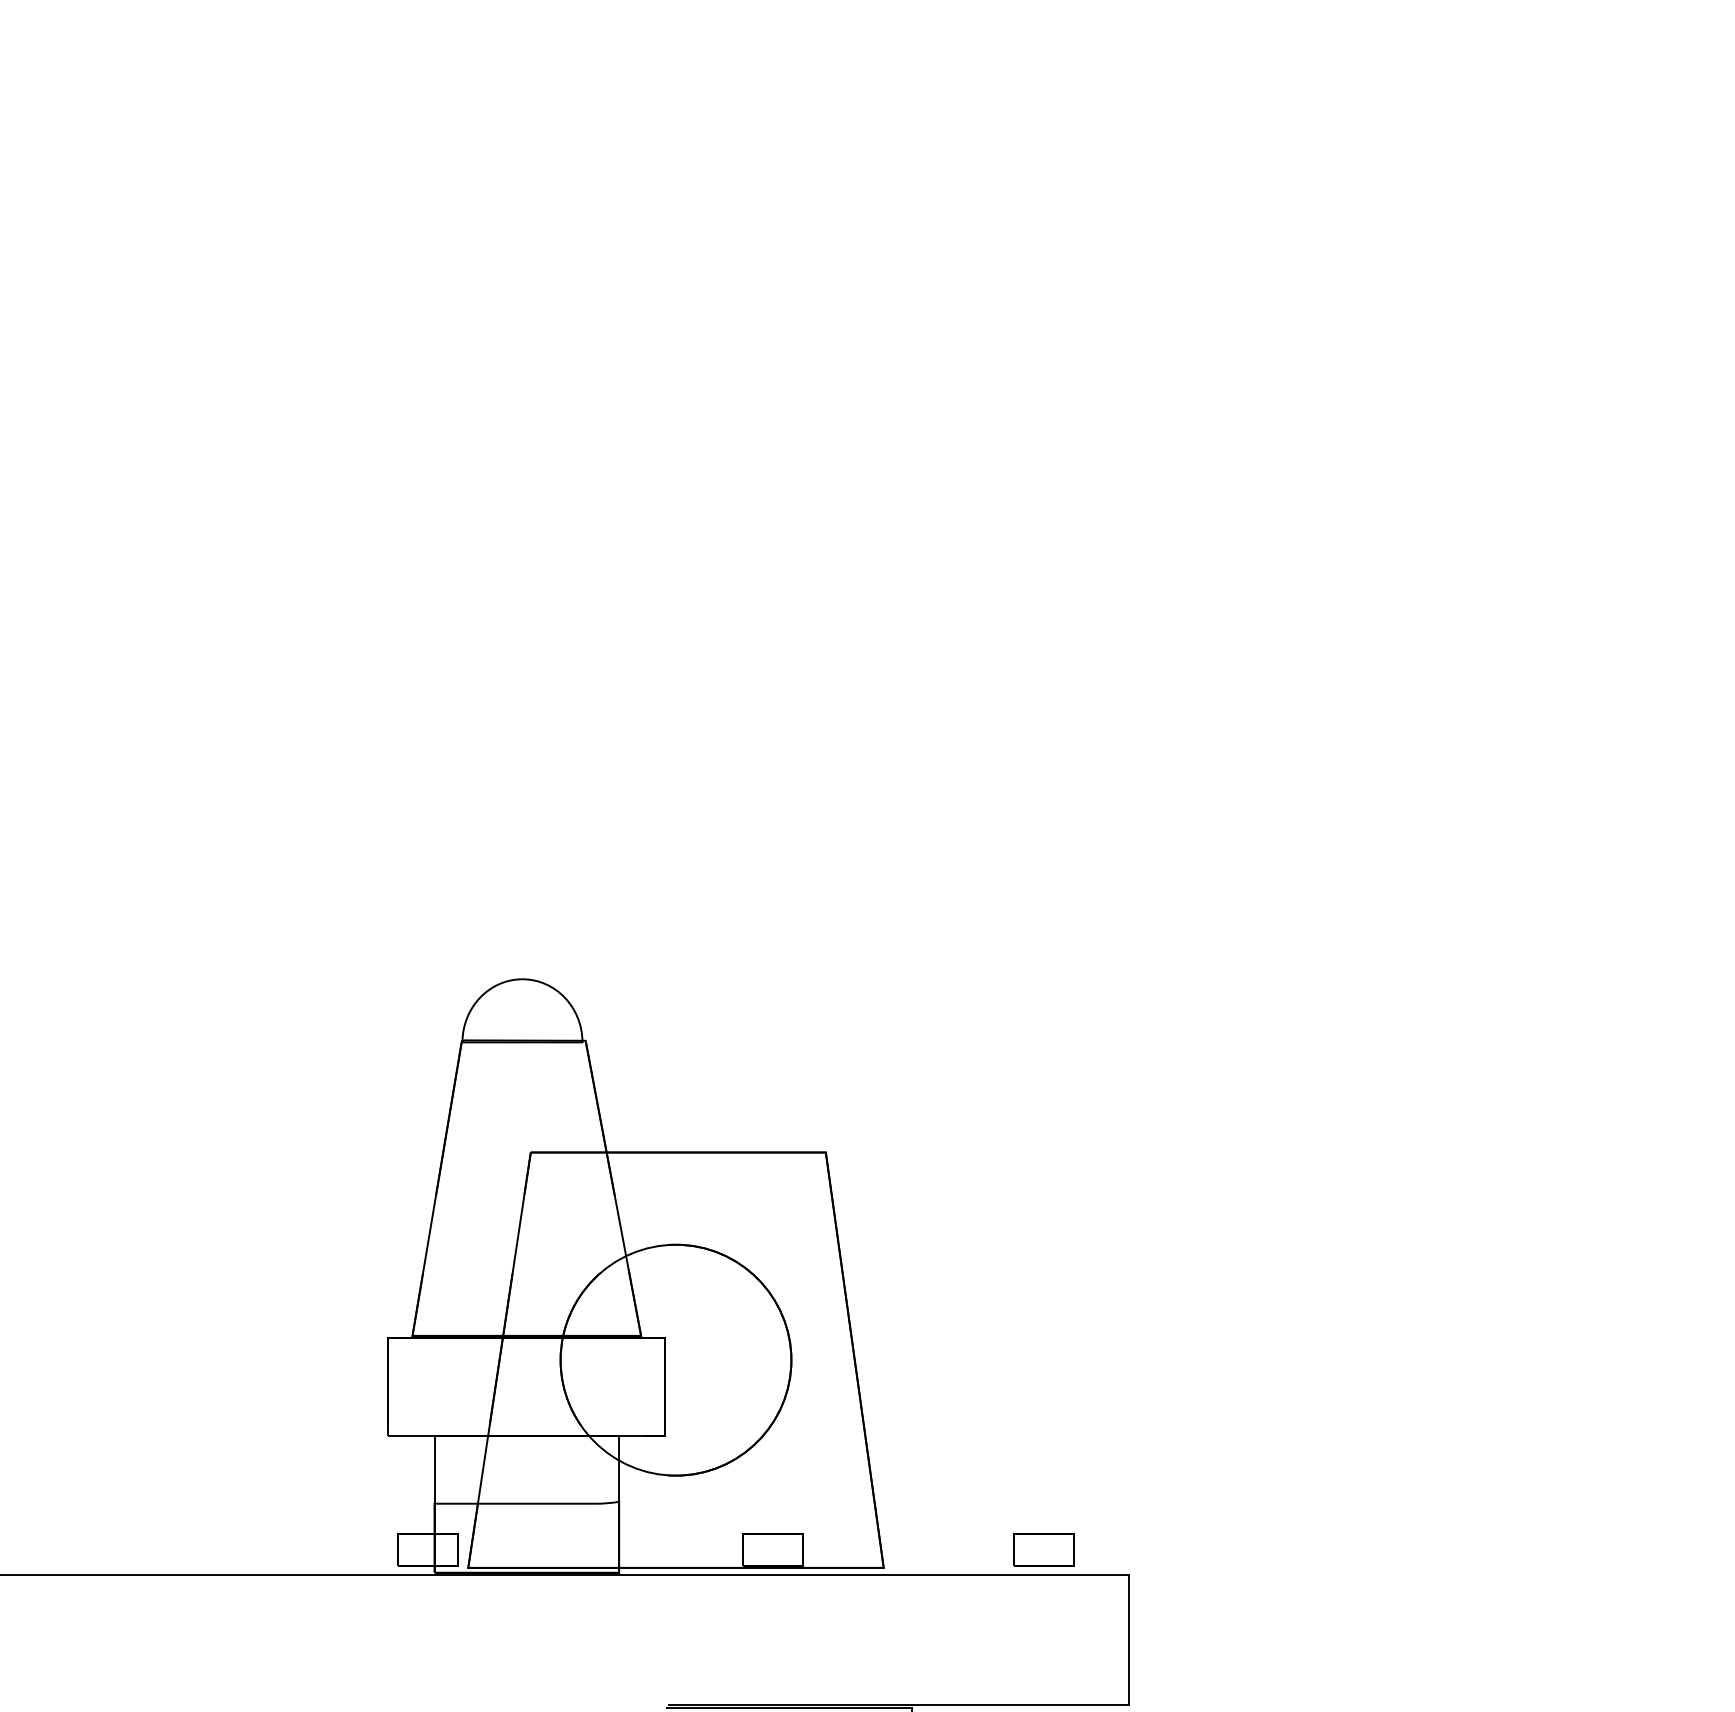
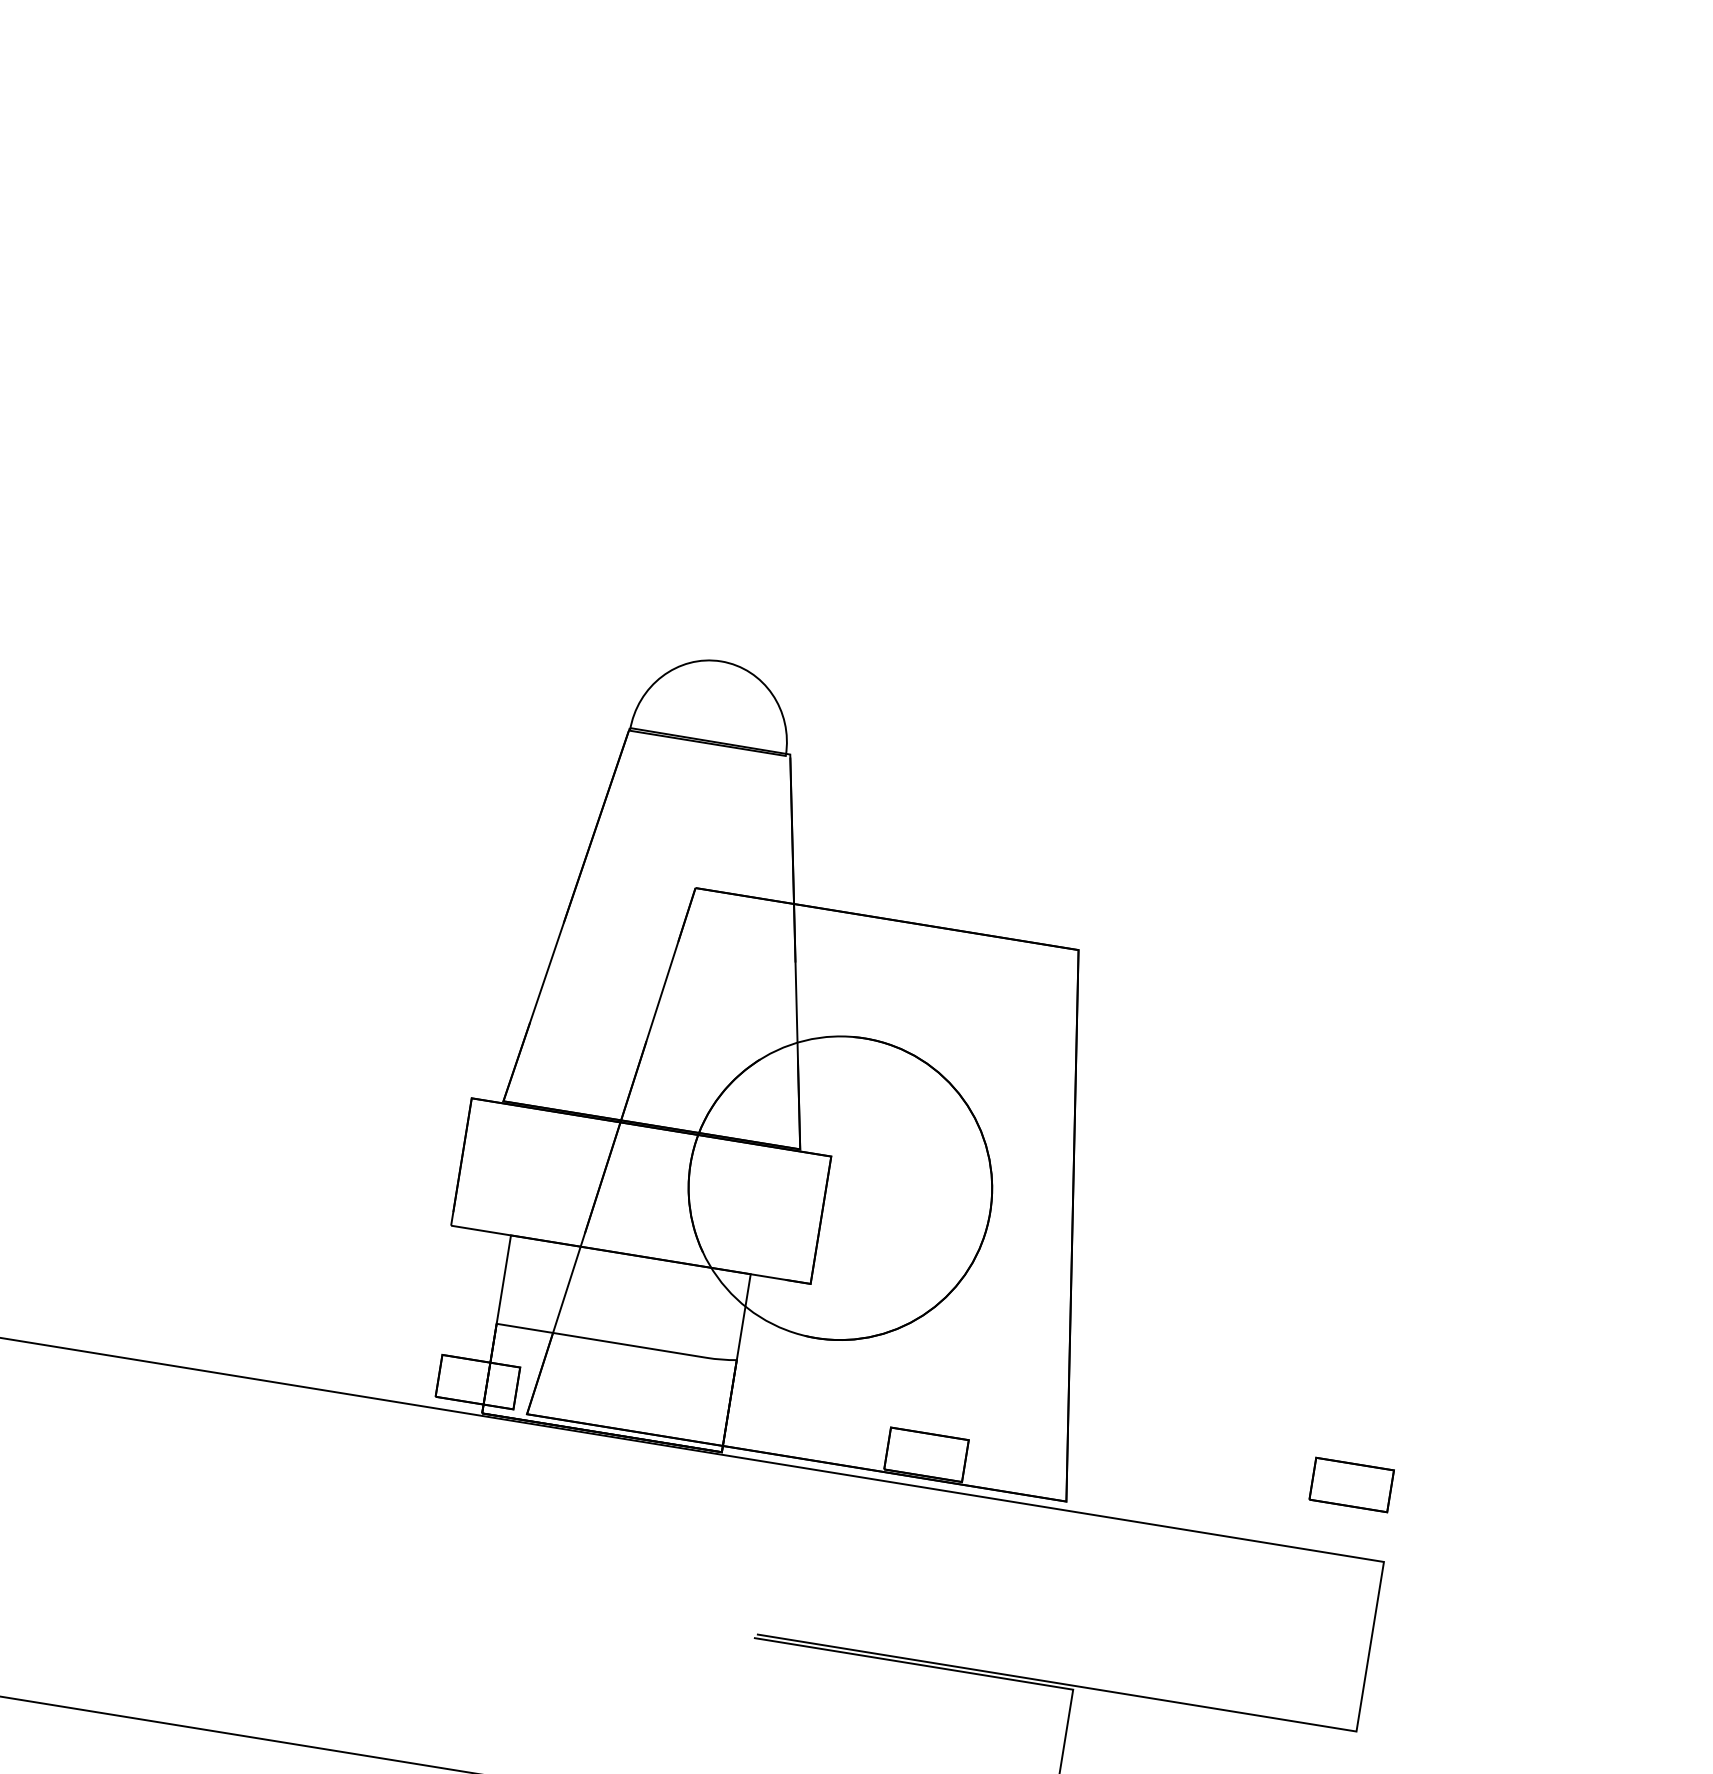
part: (1043, 1549) -> (1351, 1484), moved

